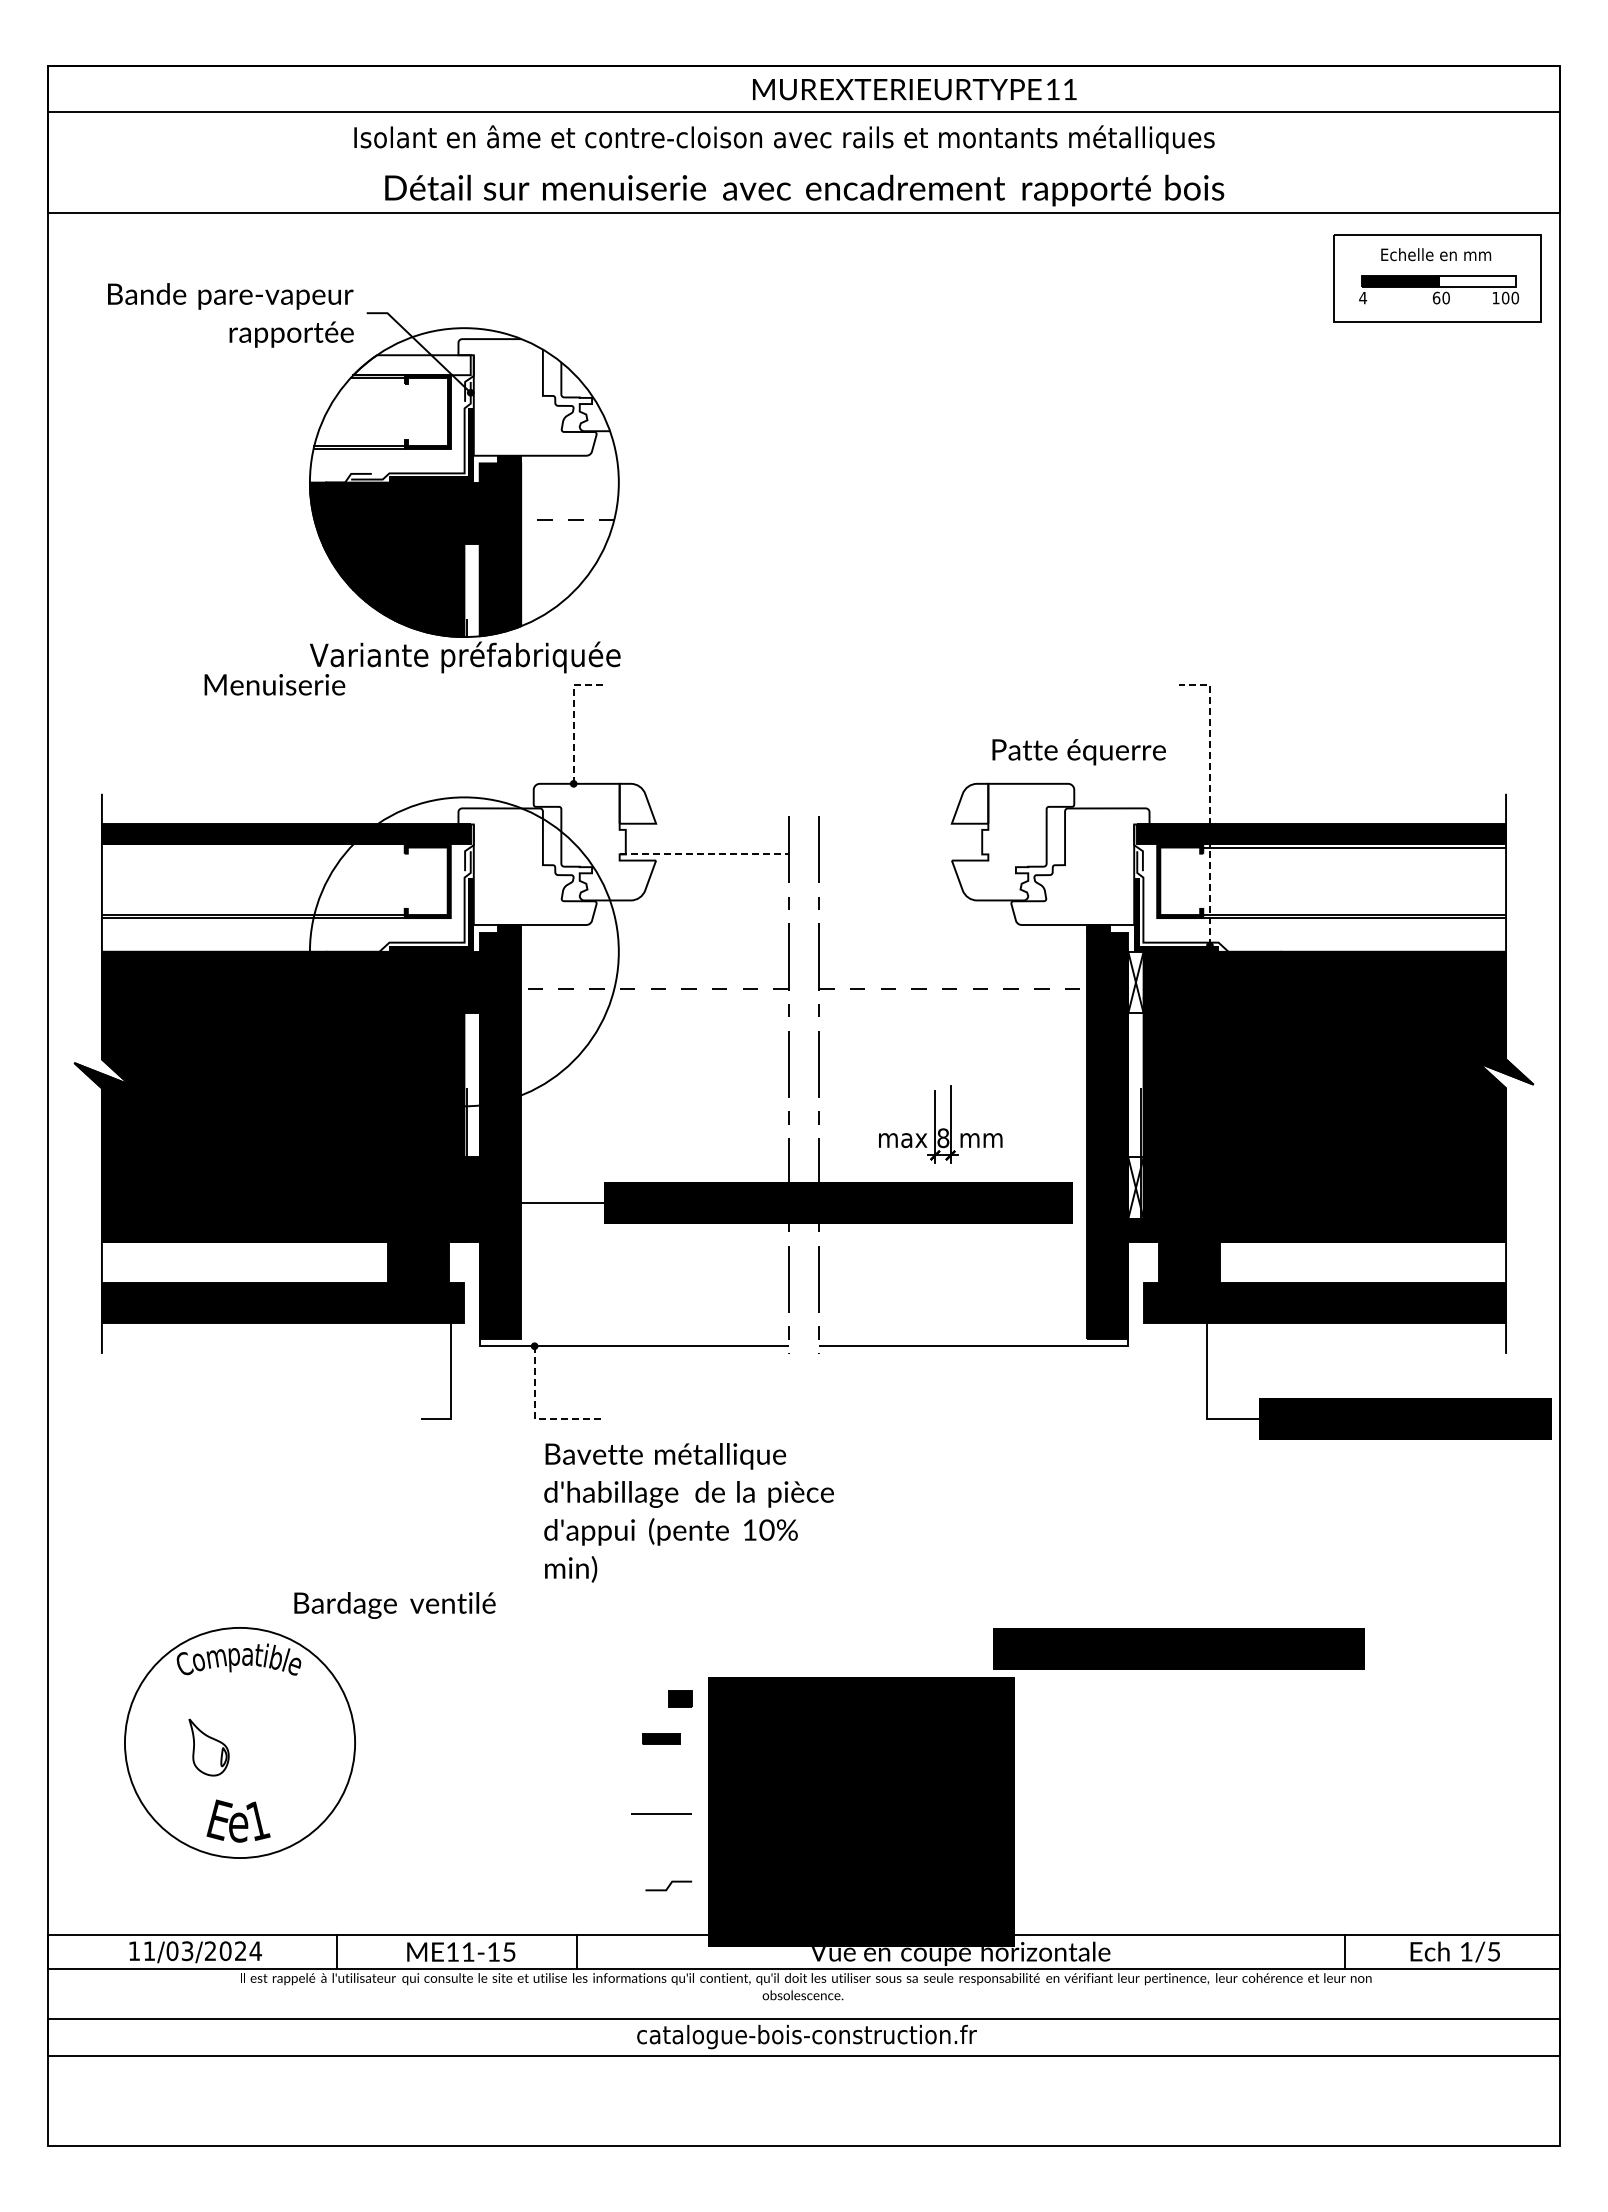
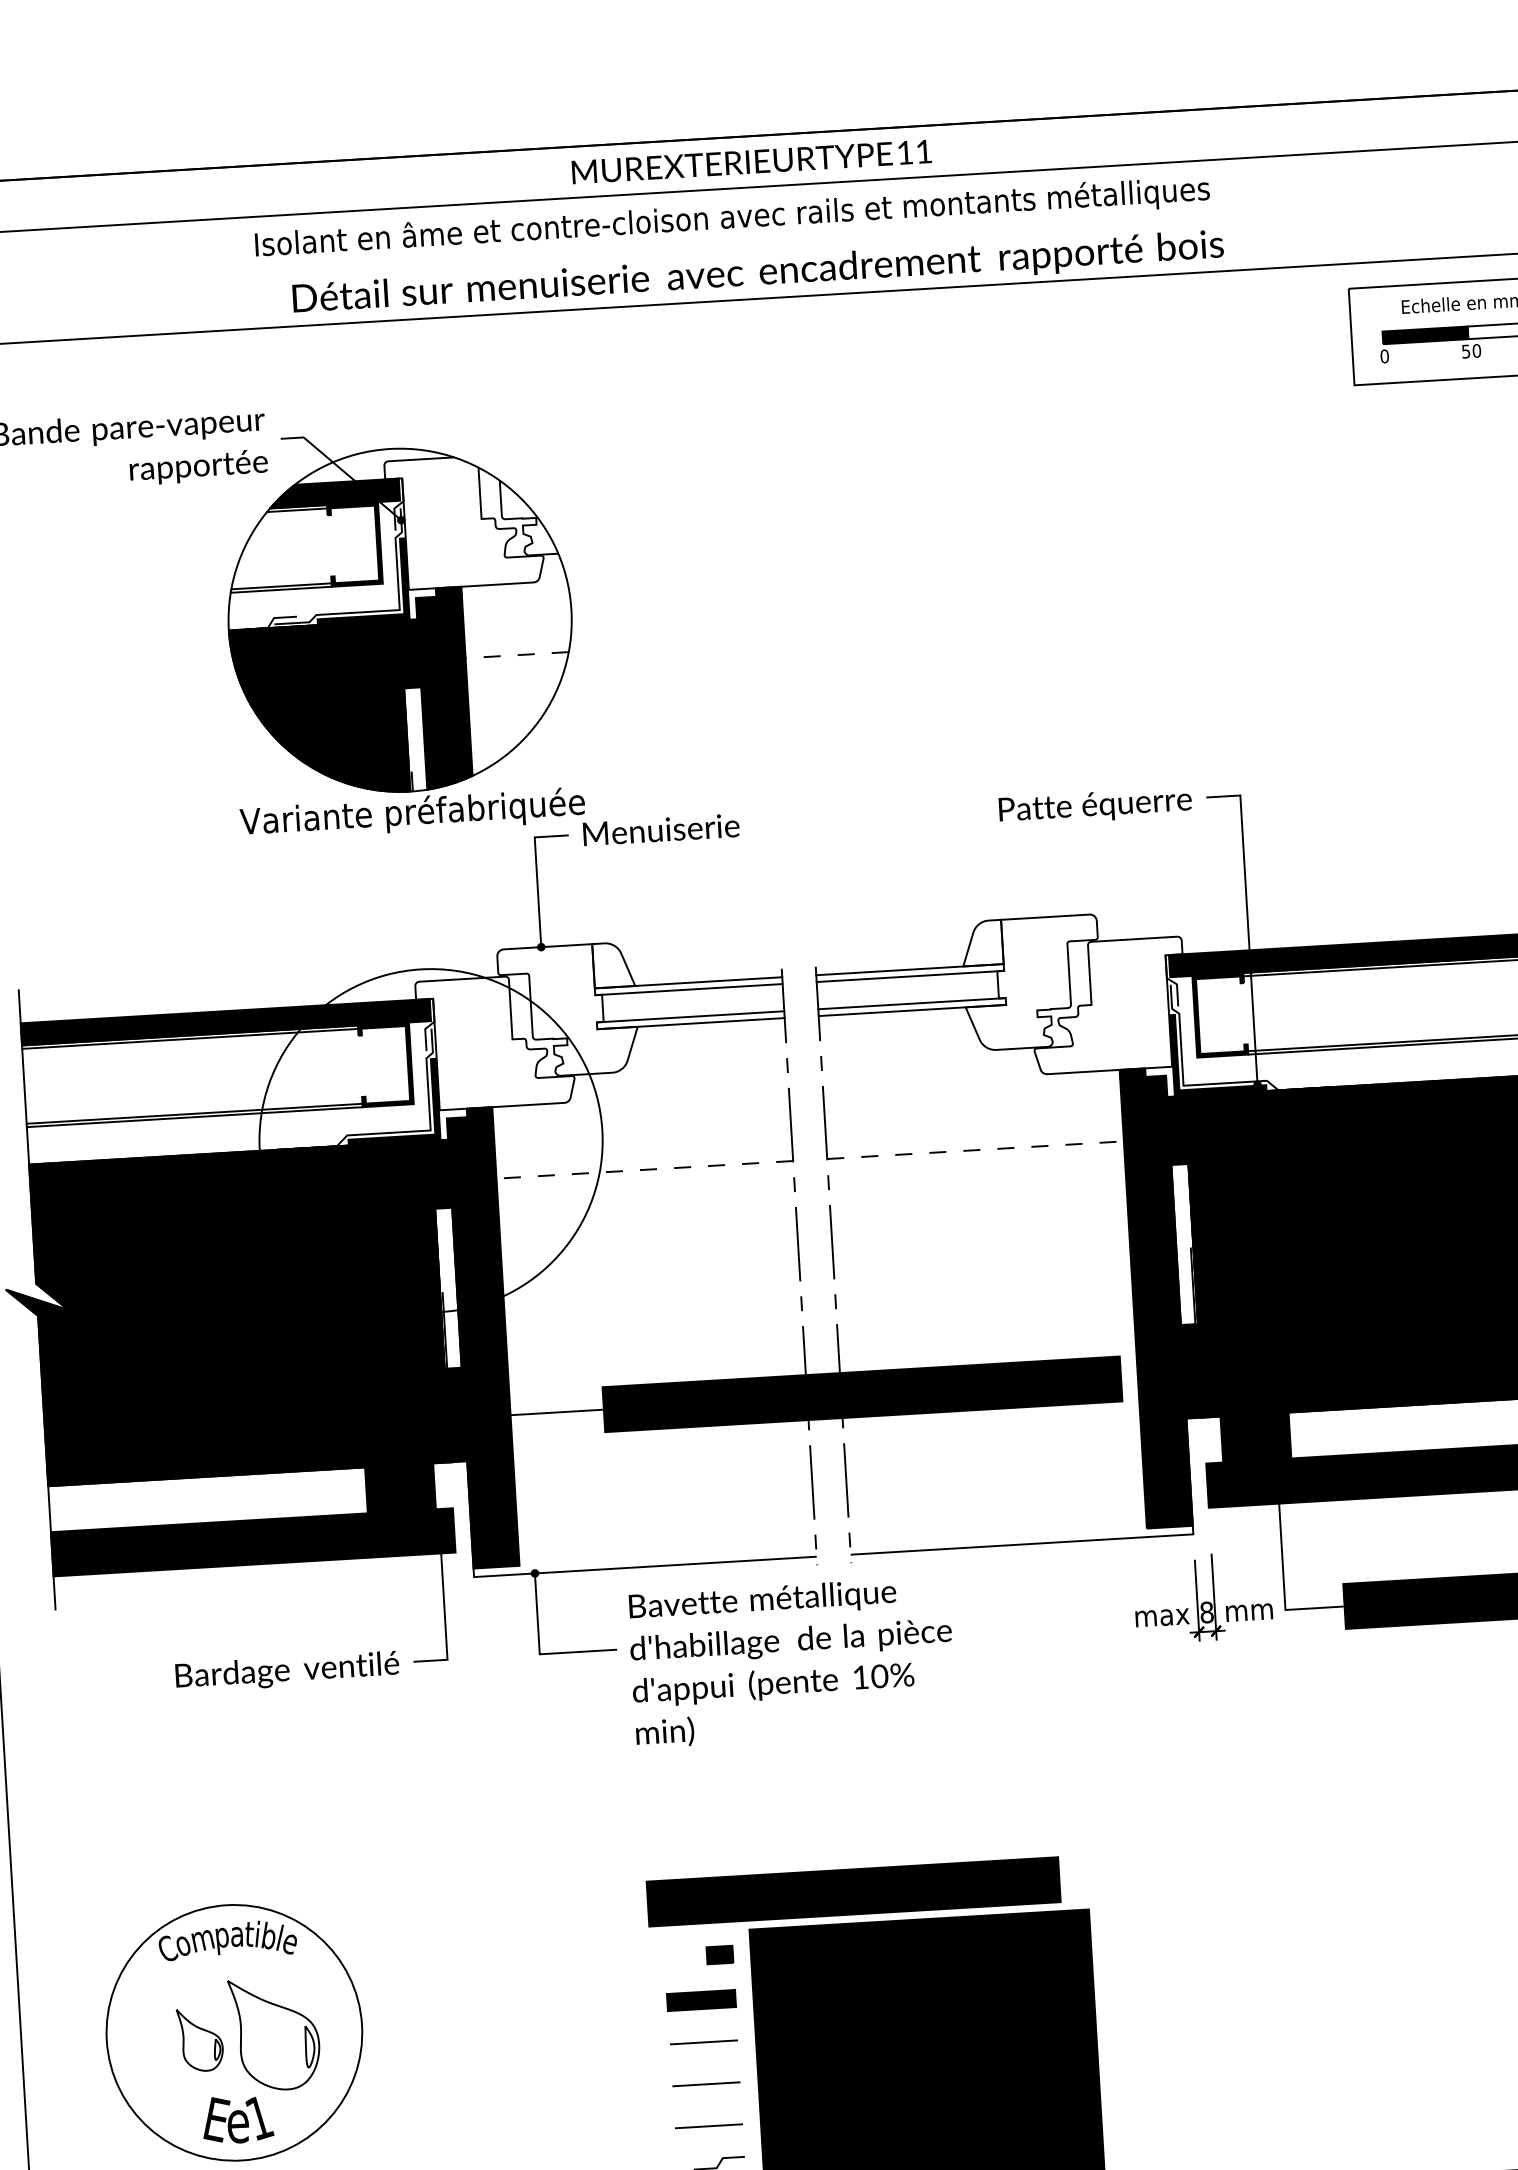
text: (914, 89) -> (751, 161), moved
text: (1363, 297) -> (1385, 355), 4 -> 0
text: (1436, 297) -> (1466, 350), 60 -> 50
fill: (411, 365) -> (333, 493), added
text: (274, 684) -> (660, 829), moved
line: (573, 717) -> (536, 873), dashed -> solid
text: (1078, 752) -> (1094, 807), moved
line: (1209, 798) -> (1247, 921), dashed -> solid
line: (703, 823) -> (687, 982), added
line: (903, 823) -> (909, 969), added
line: (703, 829) -> (688, 989), added
line: (903, 829) -> (910, 976), added
line: (252, 847) -> (189, 1038), added
line: (704, 854) -> (690, 1016), dashed -> solid
line: (903, 854) -> (911, 1003), added
line: (703, 860) -> (690, 1023), added
line: (903, 860) -> (912, 1010), added
fill: (1135, 982) -> (1177, 1130), added
part: (940, 1124) -> (1202, 1597), moved
fill: (1135, 1187) -> (1190, 1357), added
line: (534, 1418) -> (539, 1653), dashed -> solid
text: (688, 1512) -> (791, 1662), moved
text: (394, 1605) -> (286, 1671), moved
text: (1178, 1648) -> (853, 1890), moved
part: (661, 1738) -> (701, 2000), size x1.67
part: (276, 1746) -> (275, 2034), added
line: (661, 1776) -> (704, 2042), added
line: (661, 1851) -> (708, 2125), added

